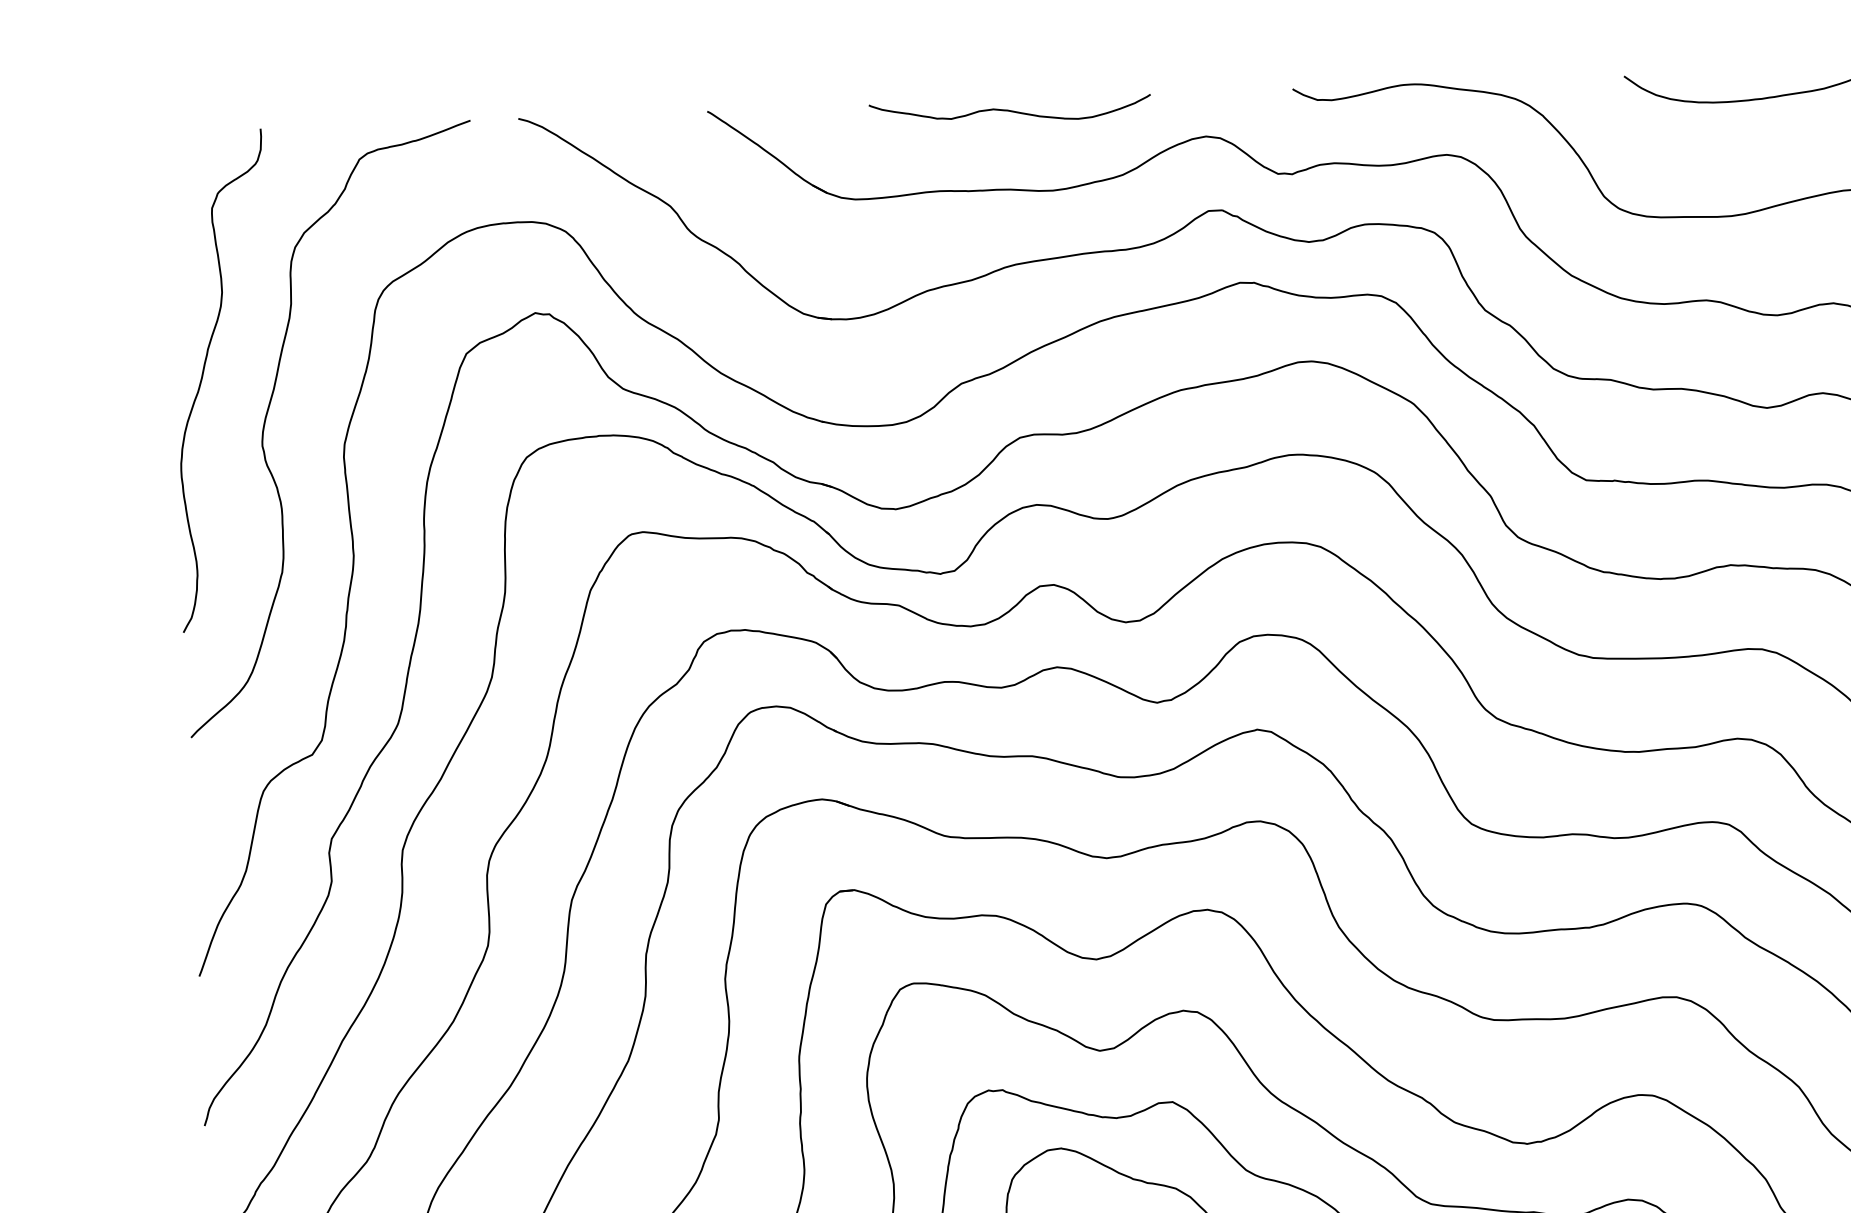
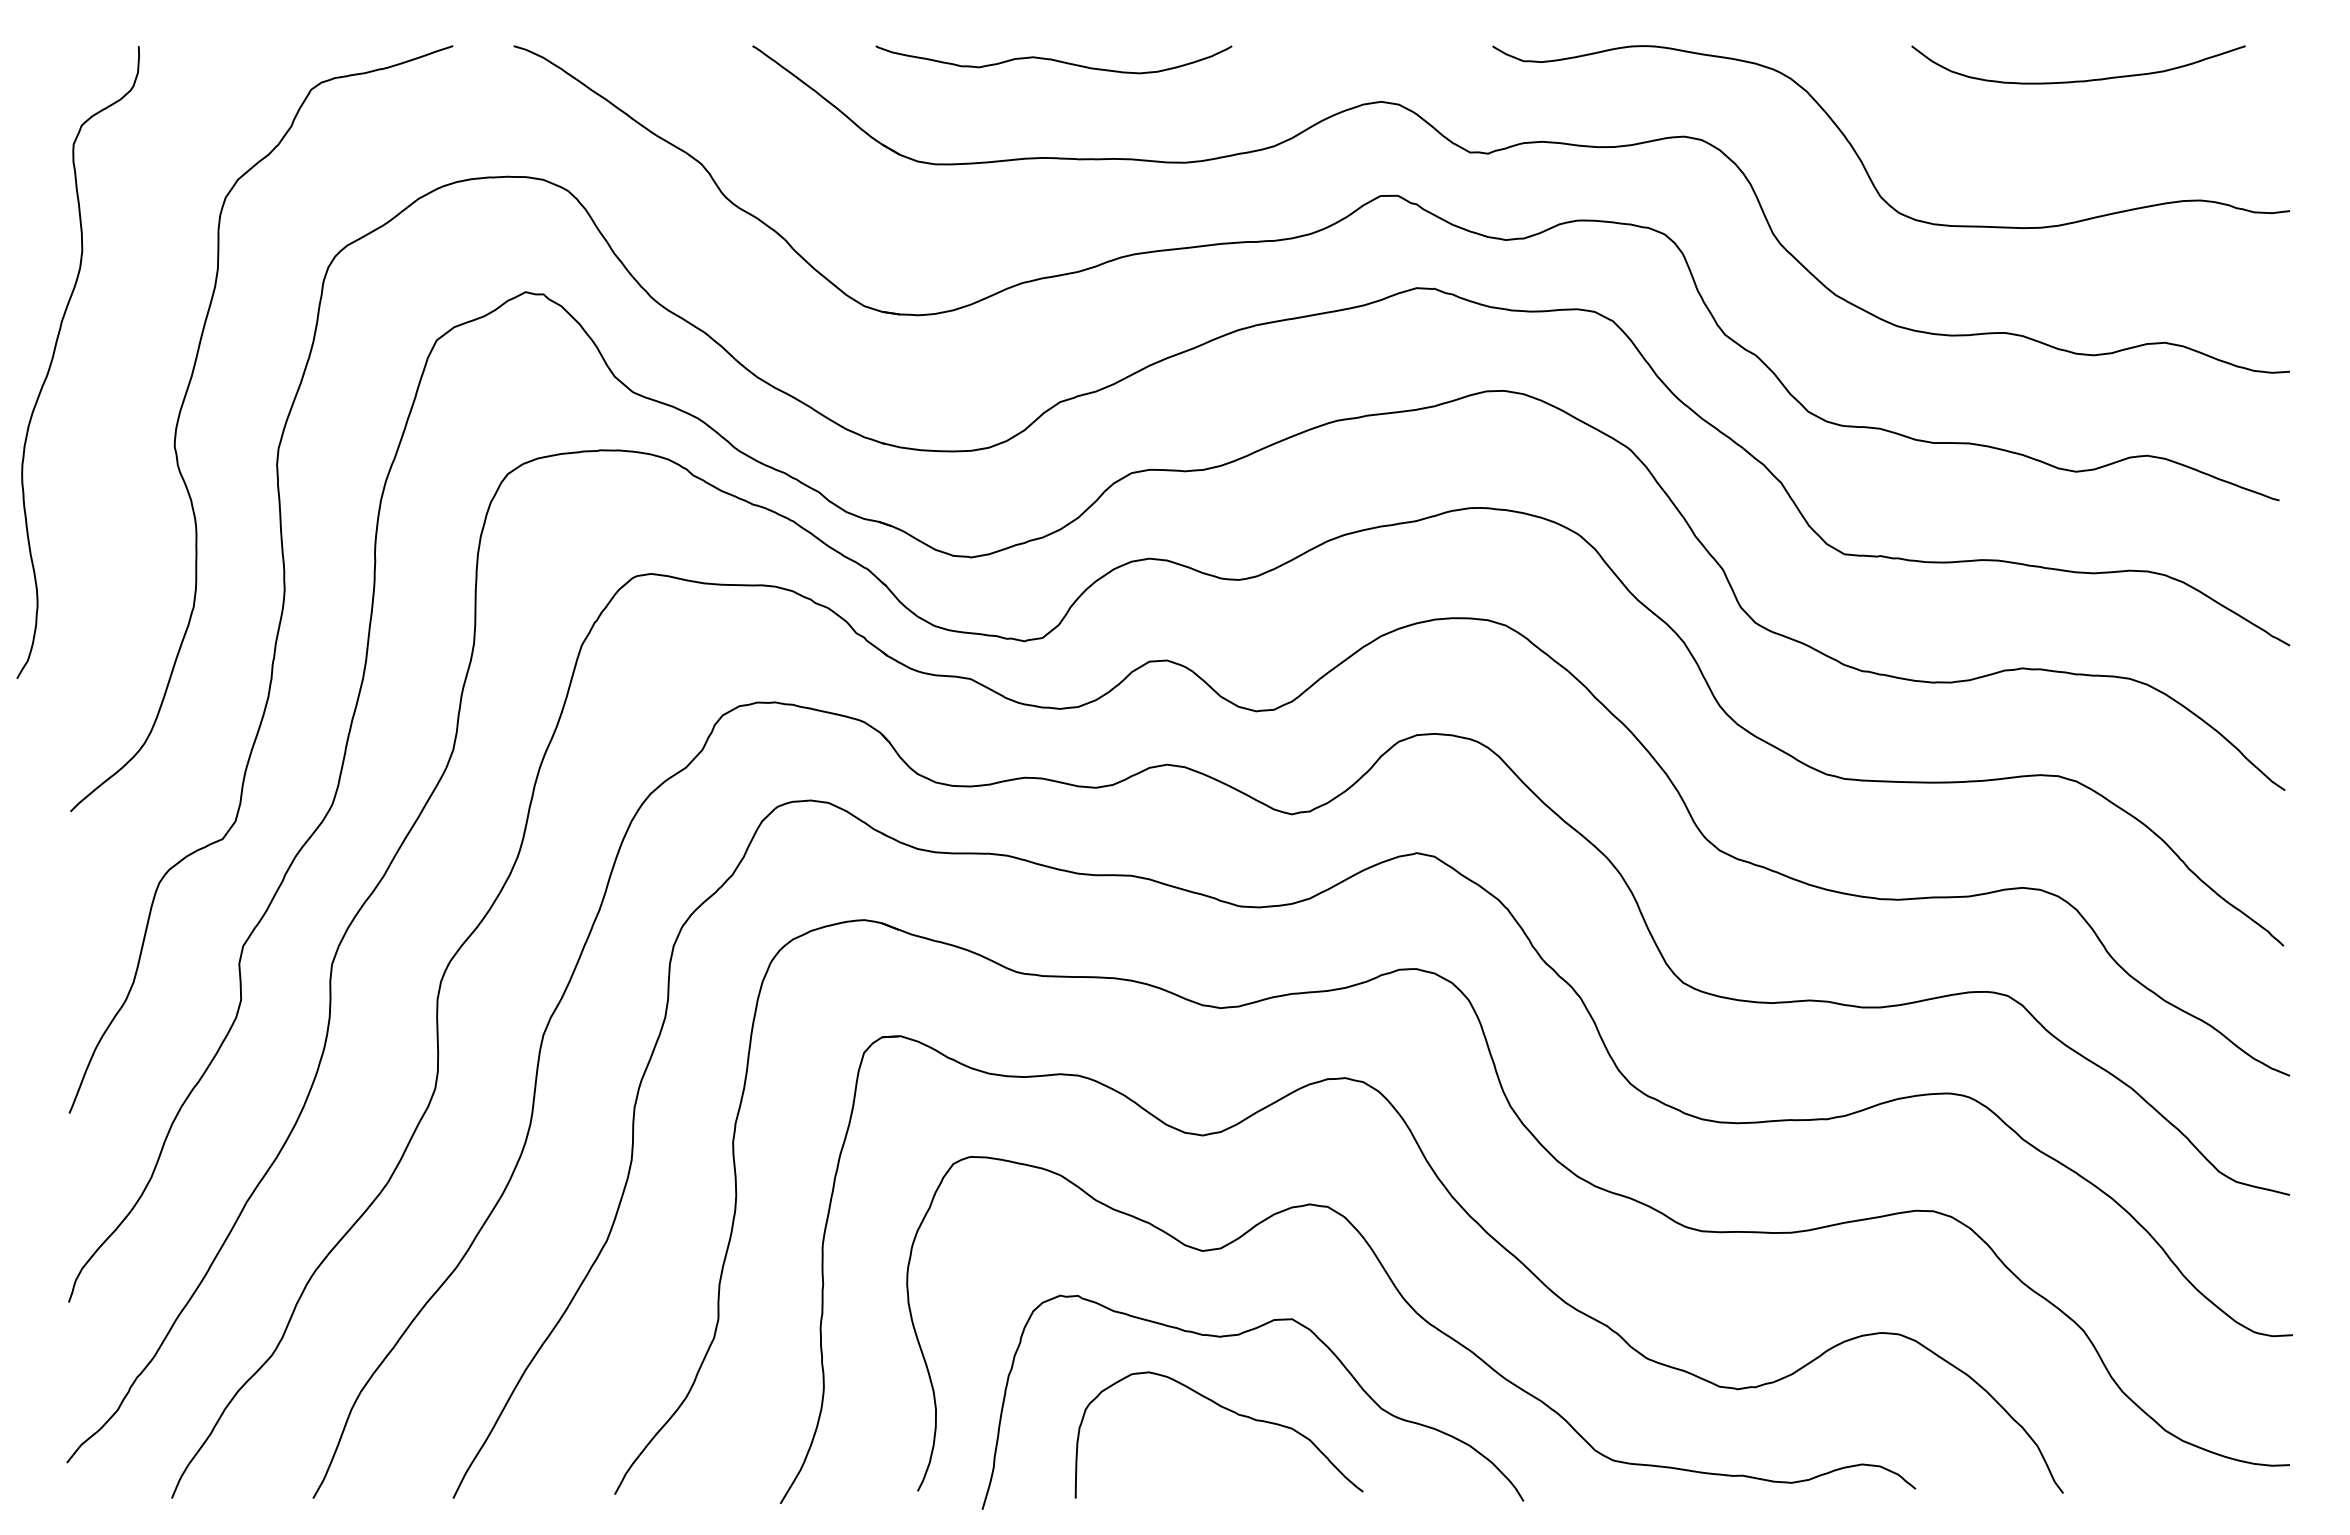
curve: (1009, 110) -> (1053, 59), moved
curve: (203, 375) -> (54, 355), moved

